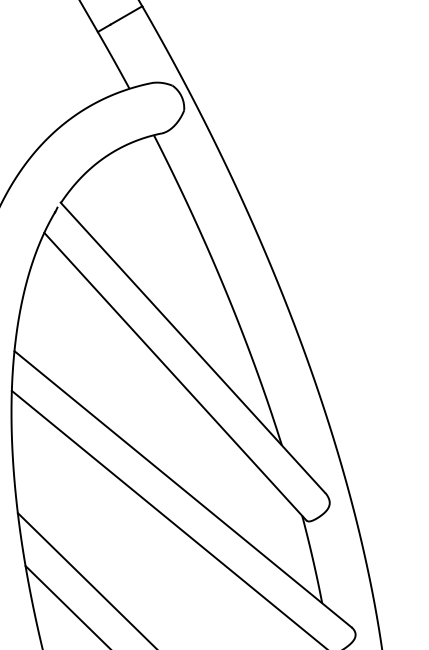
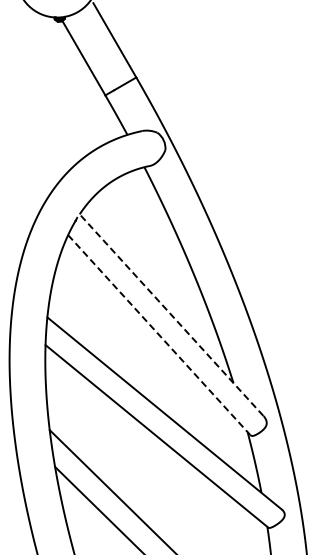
line: (192, 346) -> (171, 314), solid -> dashed
line: (175, 377) -> (159, 335), solid -> dashed

